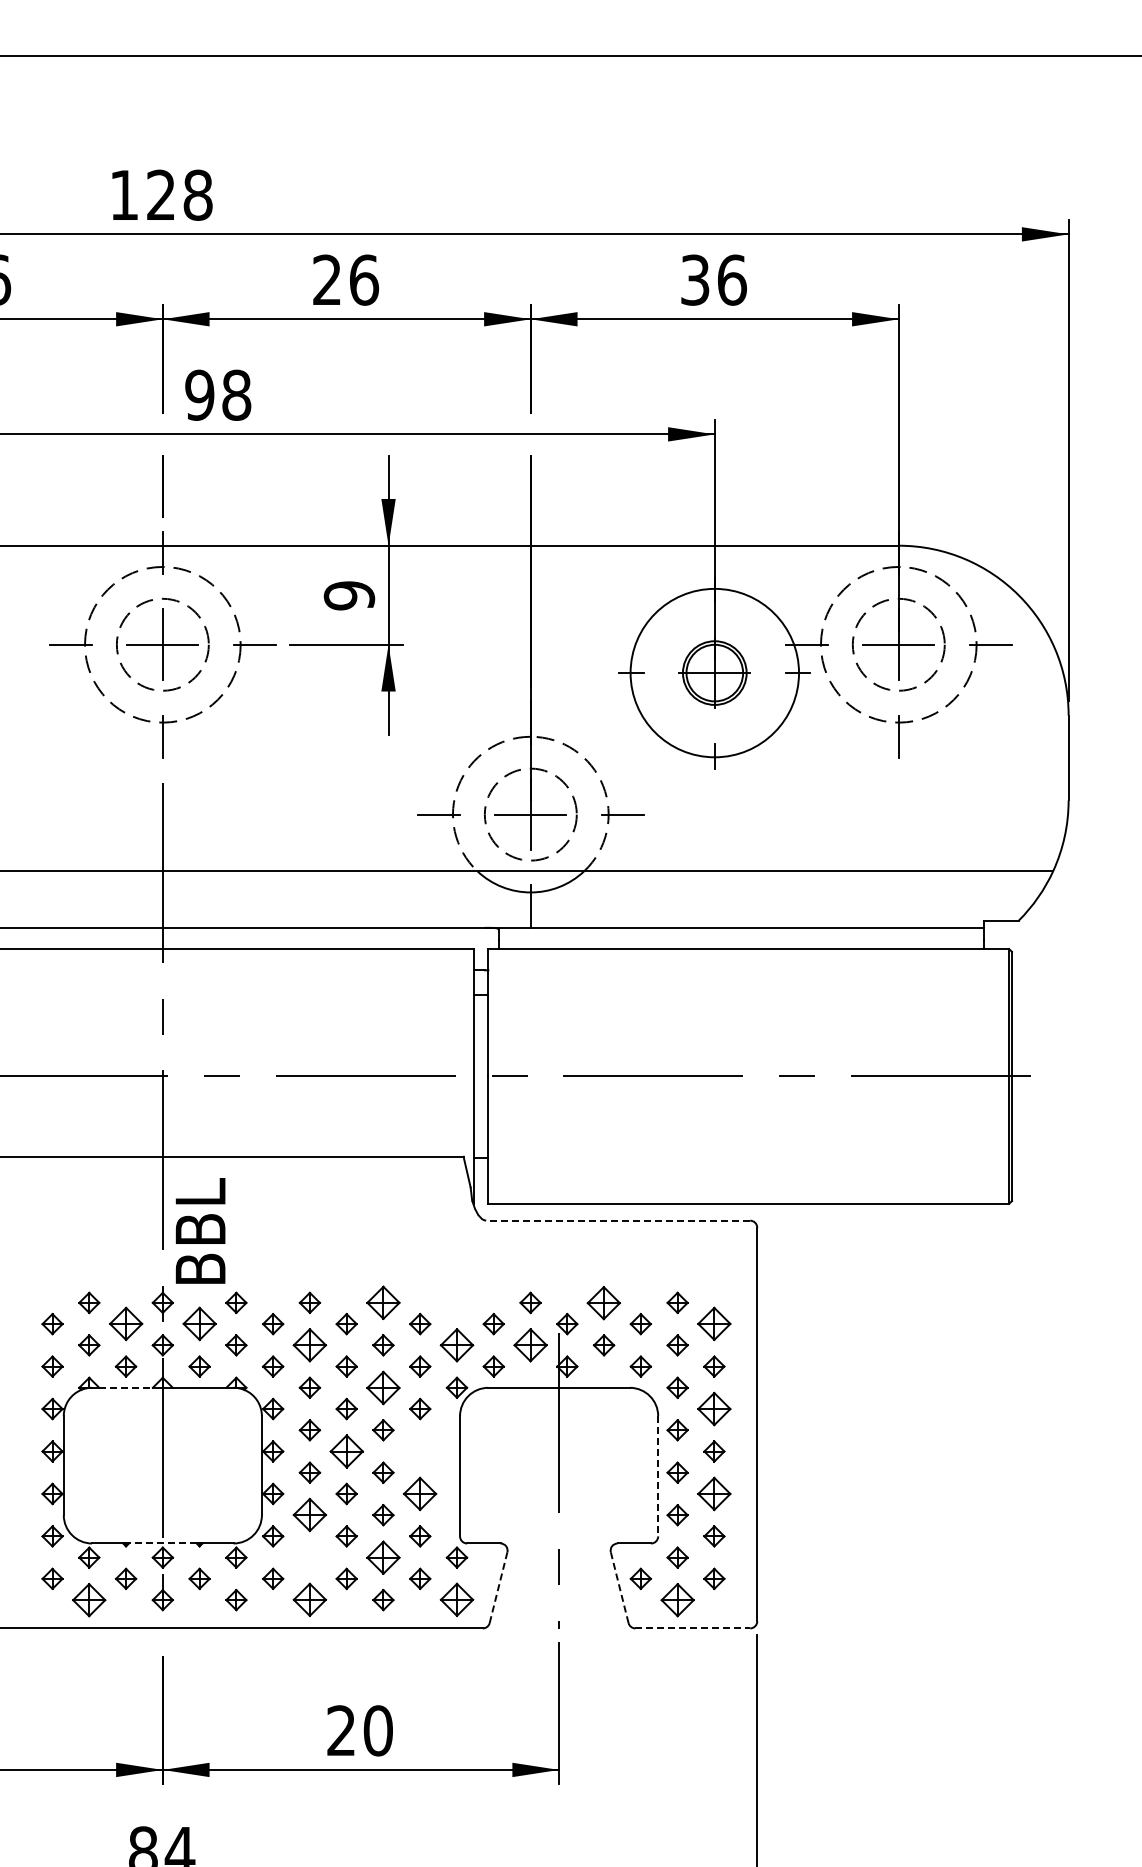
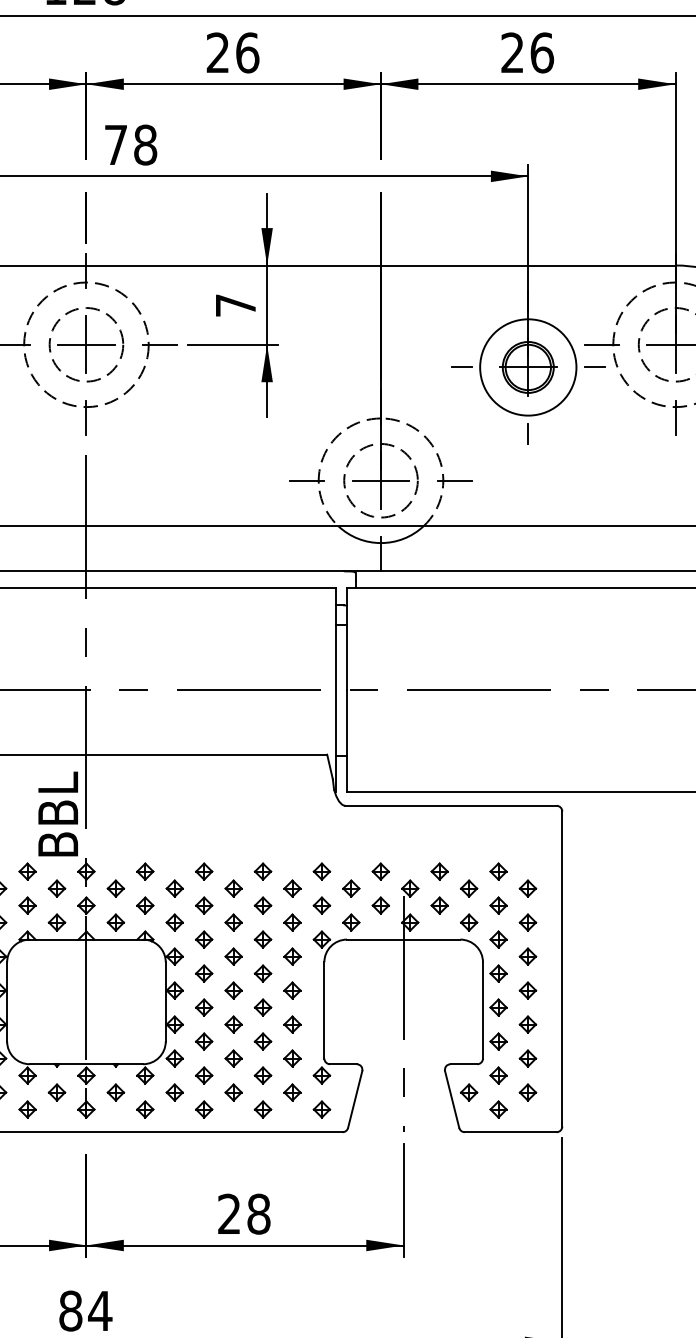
text: (695, 279) -> (512, 52), 36 -> 26
text: (199, 394) -> (115, 144), 98 -> 78
text: (349, 595) -> (235, 305), 9 -> 7
circle: (714, 672) -> (528, 366), size x0.71
line: (617, 1220) -> (450, 805), dashed -> solid
text: (200, 1230) -> (58, 813), moved
part: (383, 1302) -> (263, 871), size x0.62
part: (456, 1302) -> (321, 871), added
part: (604, 1302) -> (440, 871), size x0.62
part: (125, 1324) -> (56, 888), size x0.62
part: (199, 1324) -> (115, 888), size x0.62
part: (714, 1324) -> (528, 888), size x0.62
part: (309, 1345) -> (203, 905), size x0.62
part: (456, 1345) -> (321, 905), size x0.62
part: (530, 1345) -> (380, 905), size x0.62
line: (126, 1387) -> (57, 939), dashed -> solid
part: (383, 1387) -> (263, 939), size x0.62
part: (714, 1408) -> (528, 956), size x0.62
part: (346, 1451) -> (233, 990), size x0.62
part: (420, 1451) -> (292, 990), added
line: (658, 1476) -> (483, 1010), dashed -> solid
part: (420, 1493) -> (292, 1024), size x0.62
part: (714, 1493) -> (528, 1024), size x0.62
part: (309, 1515) -> (203, 1041), size x0.62
line: (162, 1543) -> (86, 1064), dashed -> solid
part: (309, 1557) -> (203, 1075), added
part: (383, 1557) -> (263, 1075), size x0.62
line: (498, 1587) -> (355, 1099), dashed -> solid
line: (619, 1588) -> (452, 1100), dashed -> solid
part: (89, 1599) -> (27, 1109), size x0.62
part: (677, 1599) -> (498, 1109), size x0.62
part: (309, 1600) -> (203, 1109), size x0.62
part: (456, 1600) -> (321, 1109), size x0.62
line: (693, 1628) -> (511, 1132), dashed -> solid
text: (377, 1730) -> (258, 1213), 20 -> 28

